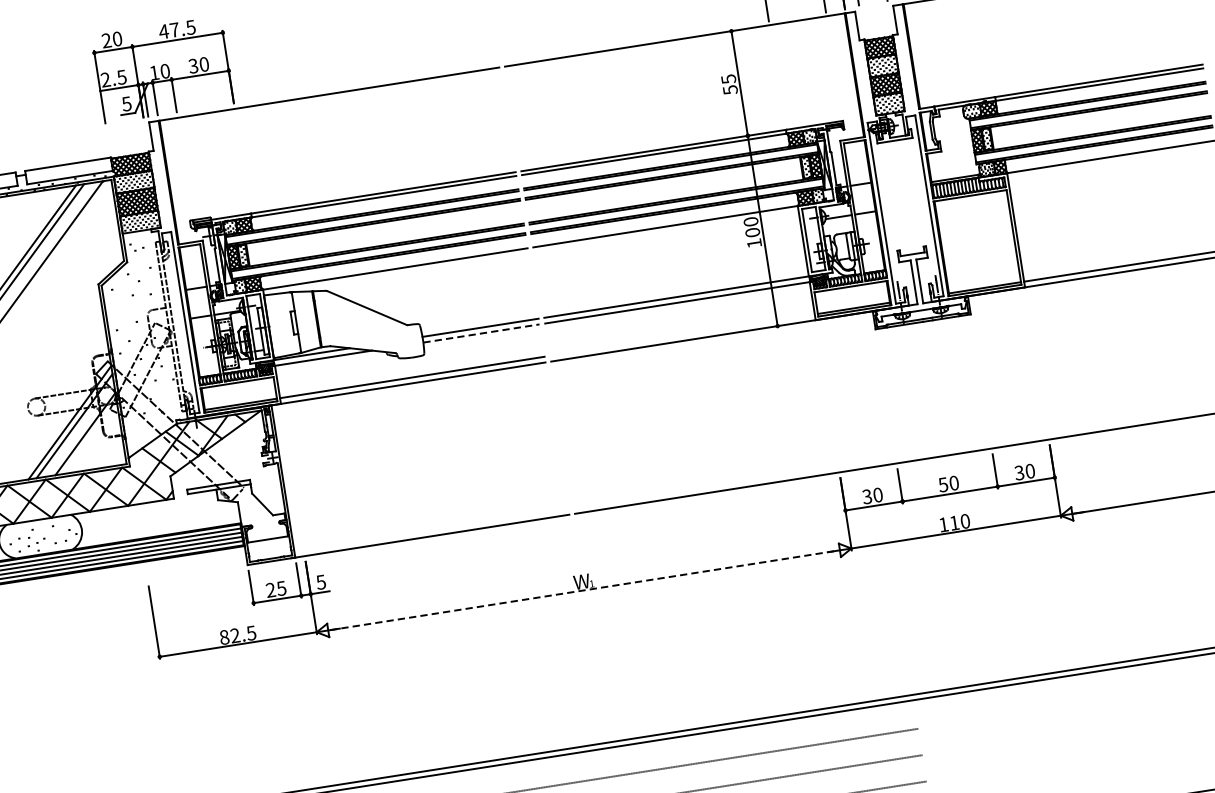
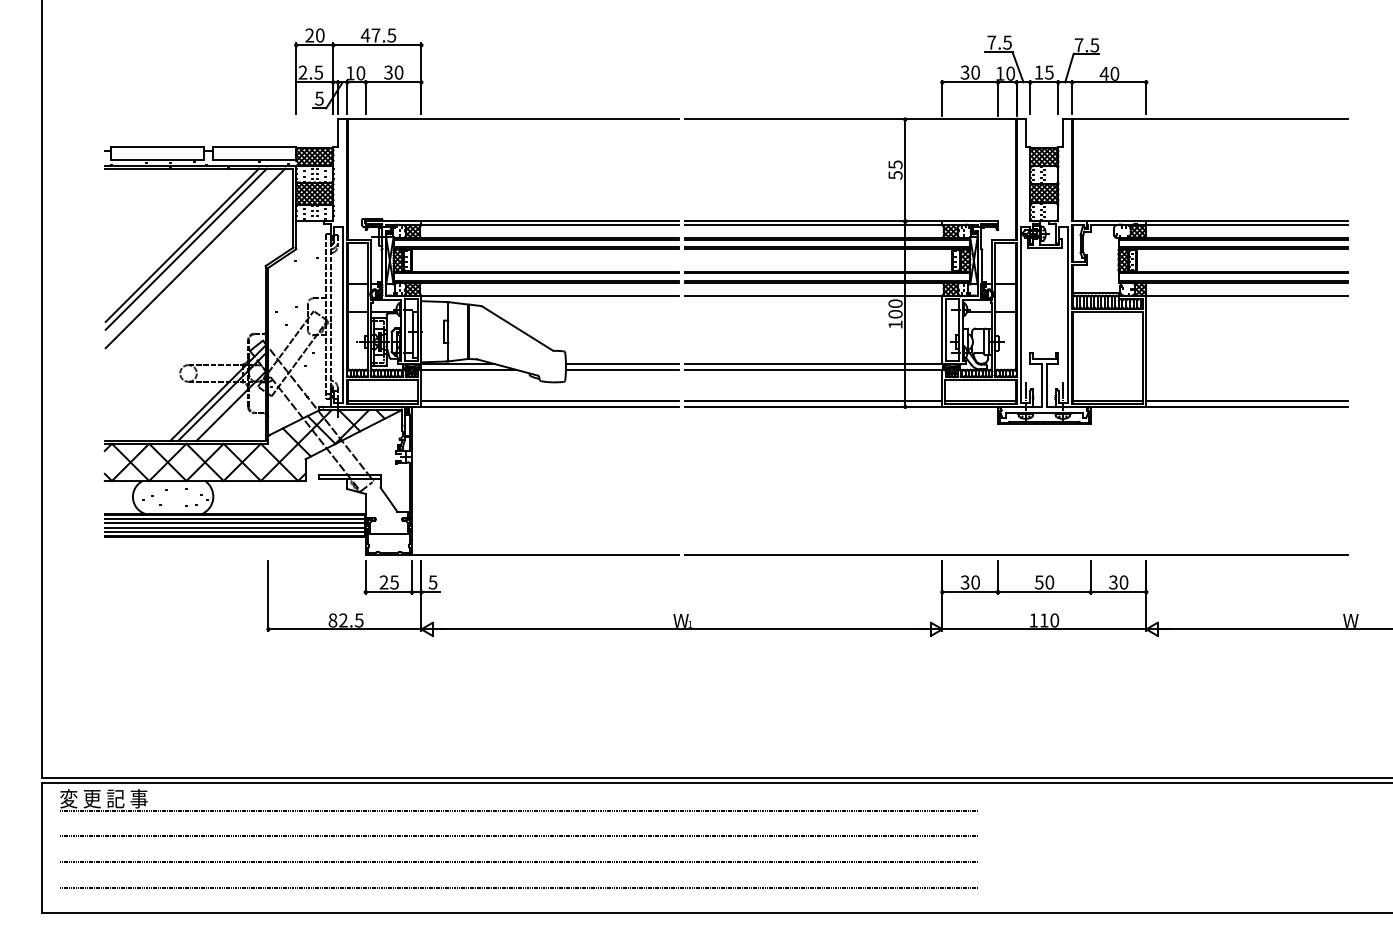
line: (481, 333) -> (622, 369), dashed -> solid
line: (682, 335) -> (813, 401), added
line: (583, 590) -> (681, 629), dashed -> solid

